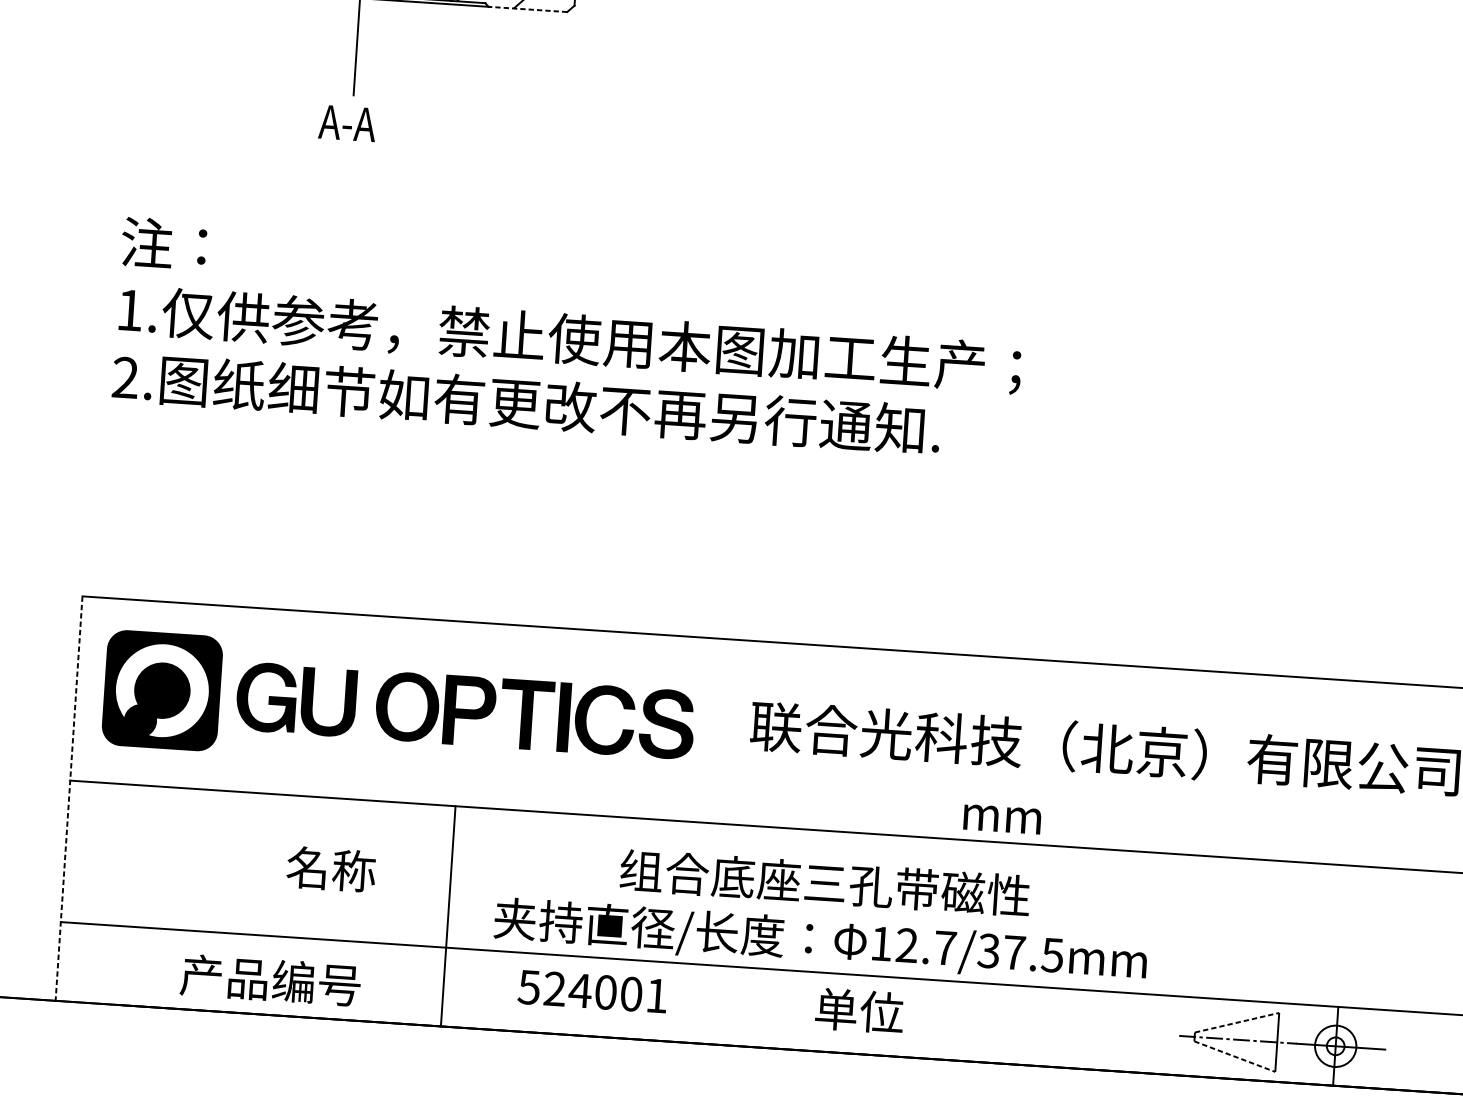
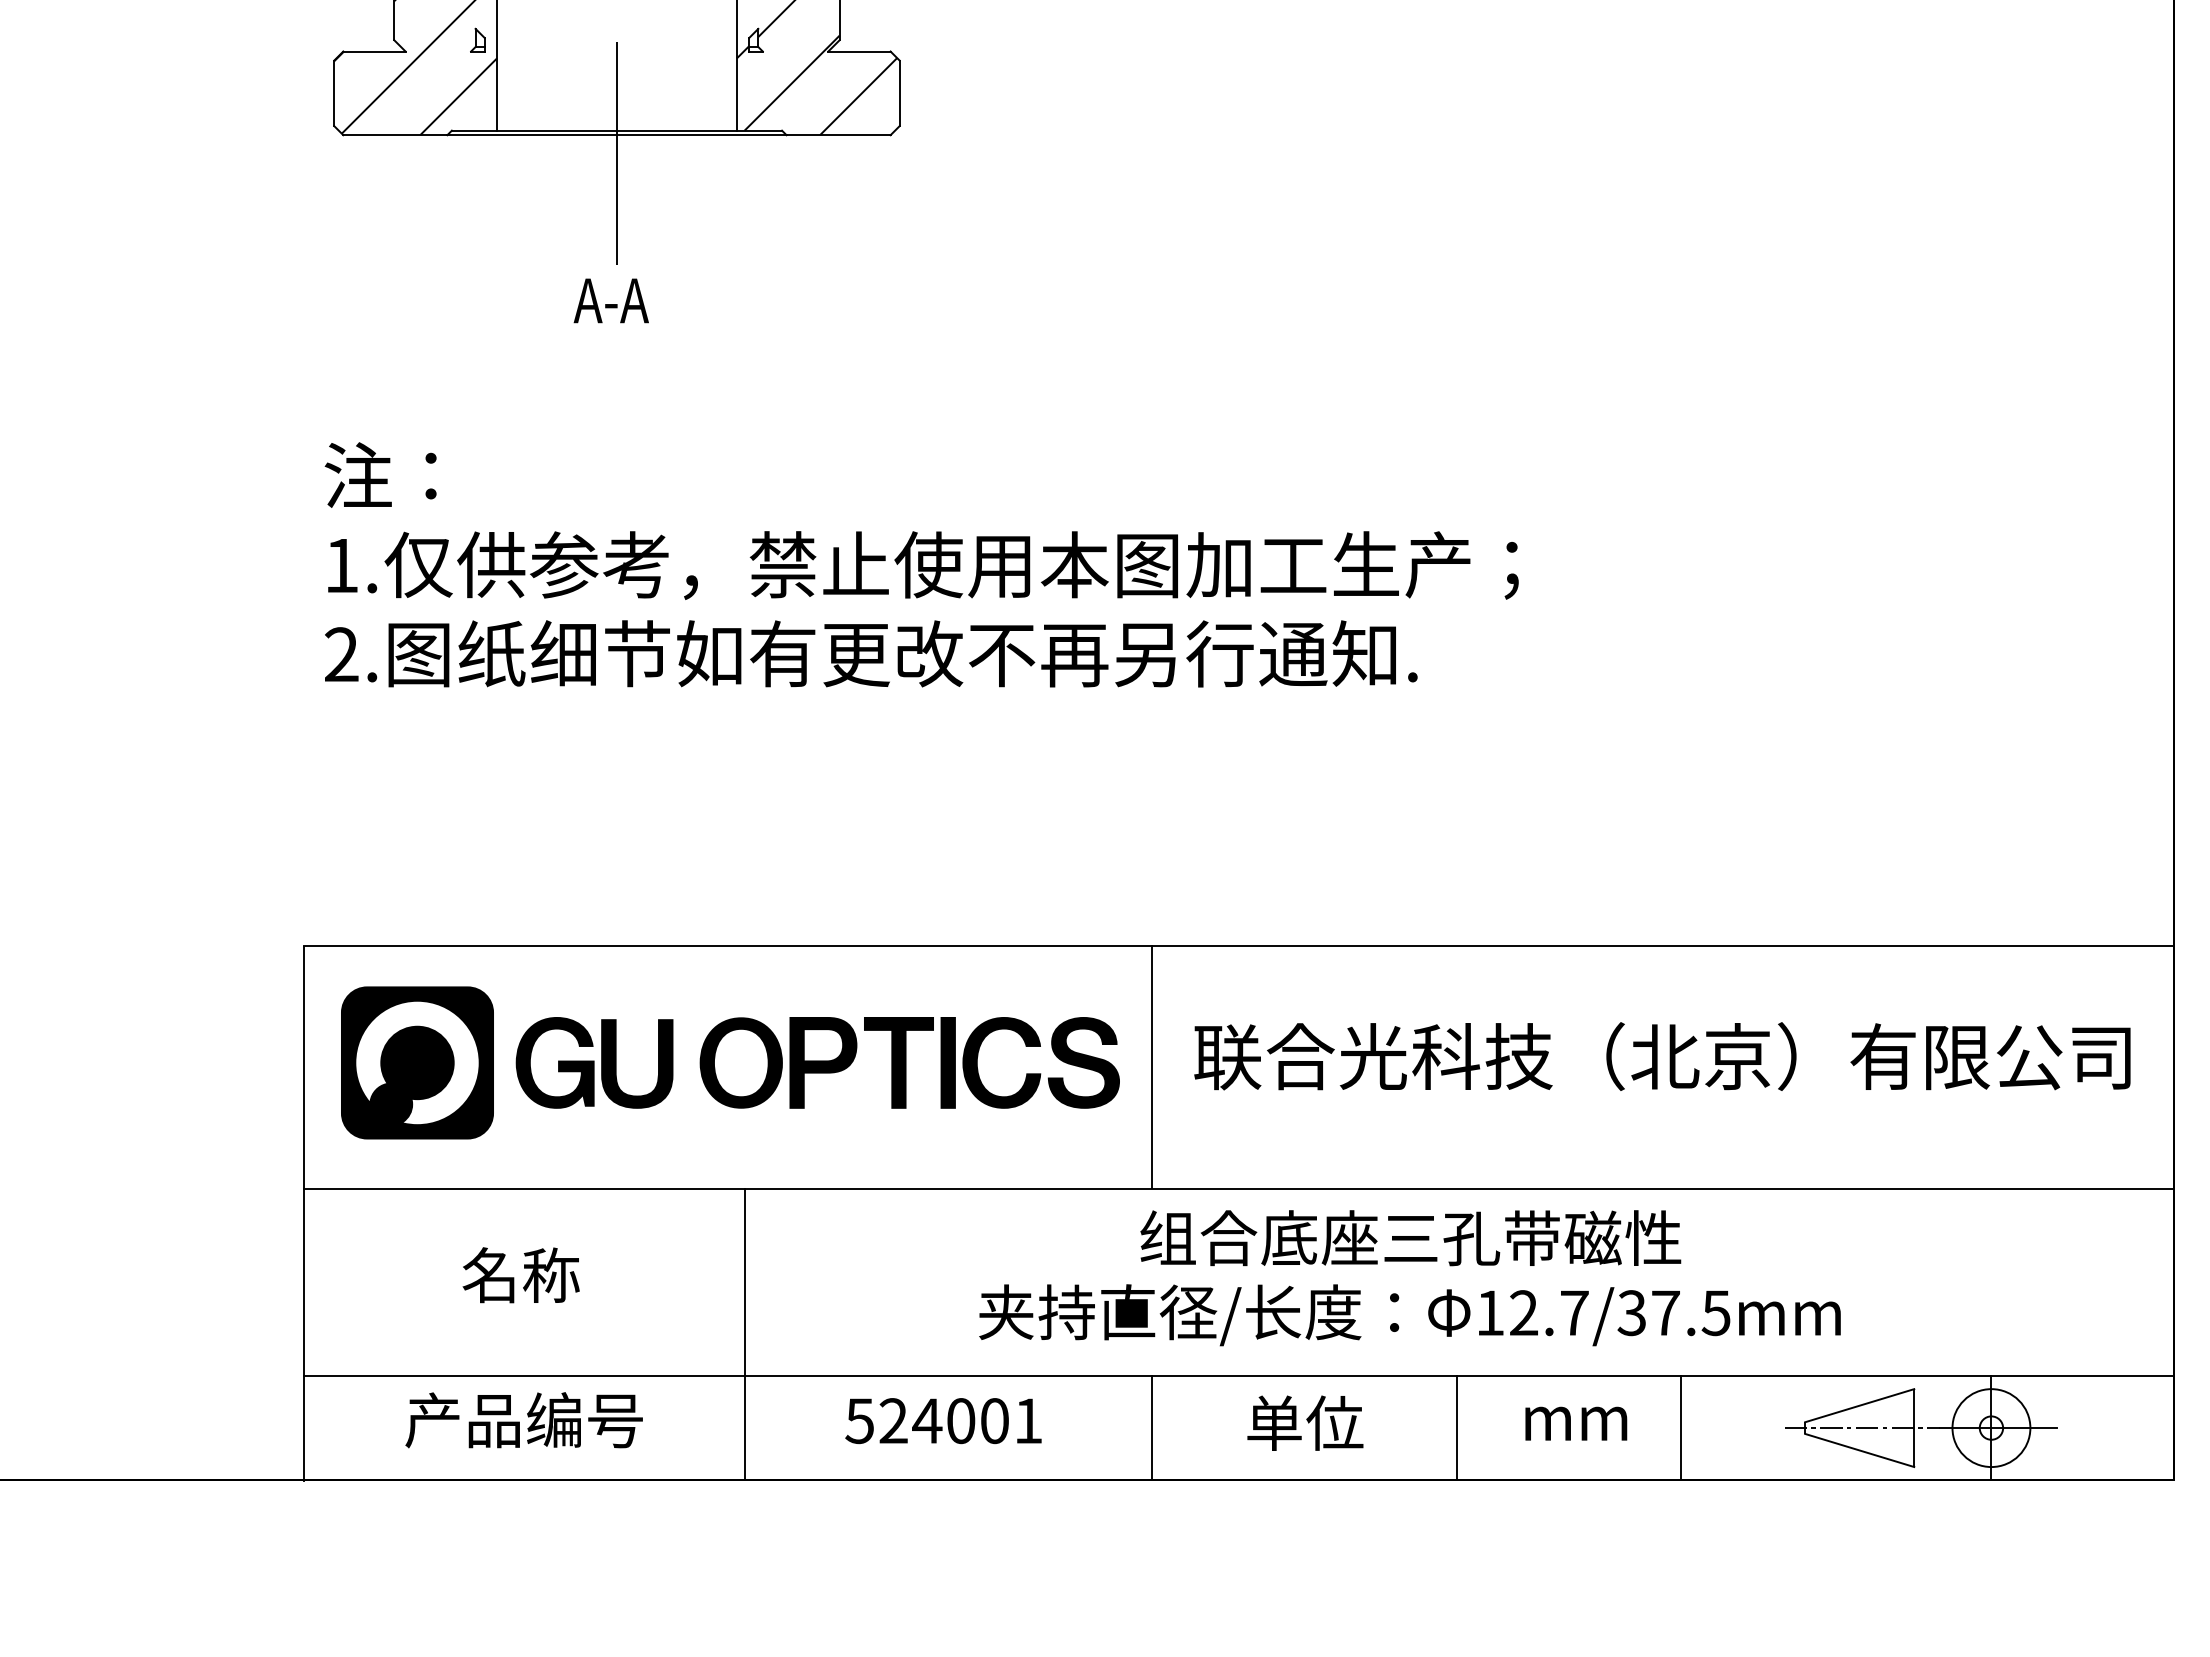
line: (527, 9) -> (838, 135), dashed -> solid
line: (718, 730) -> (1152, 1066), added
line: (69, 799) -> (304, 1213), dashed -> solid
text: (1002, 819) -> (1576, 1423), moved
text: (330, 869) -> (520, 1275), moved
text: (822, 913) -> (1409, 1278), moved
line: (448, 916) -> (745, 1334), moved
text: (270, 980) -> (523, 1420), moved
text: (592, 991) -> (943, 1421), moved
line: (700, 1004) -> (1152, 1428), added
text: (859, 1010) -> (1305, 1422), moved
line: (930, 1019) -> (1456, 1428), added
line: (1236, 1022) -> (1859, 1405), dashed -> solid
line: (1100, 1030) -> (1680, 1428), added
circle: (1335, 1046) -> (1991, 1428), size x1.43
line: (1234, 1056) -> (1859, 1450), dashed -> solid

